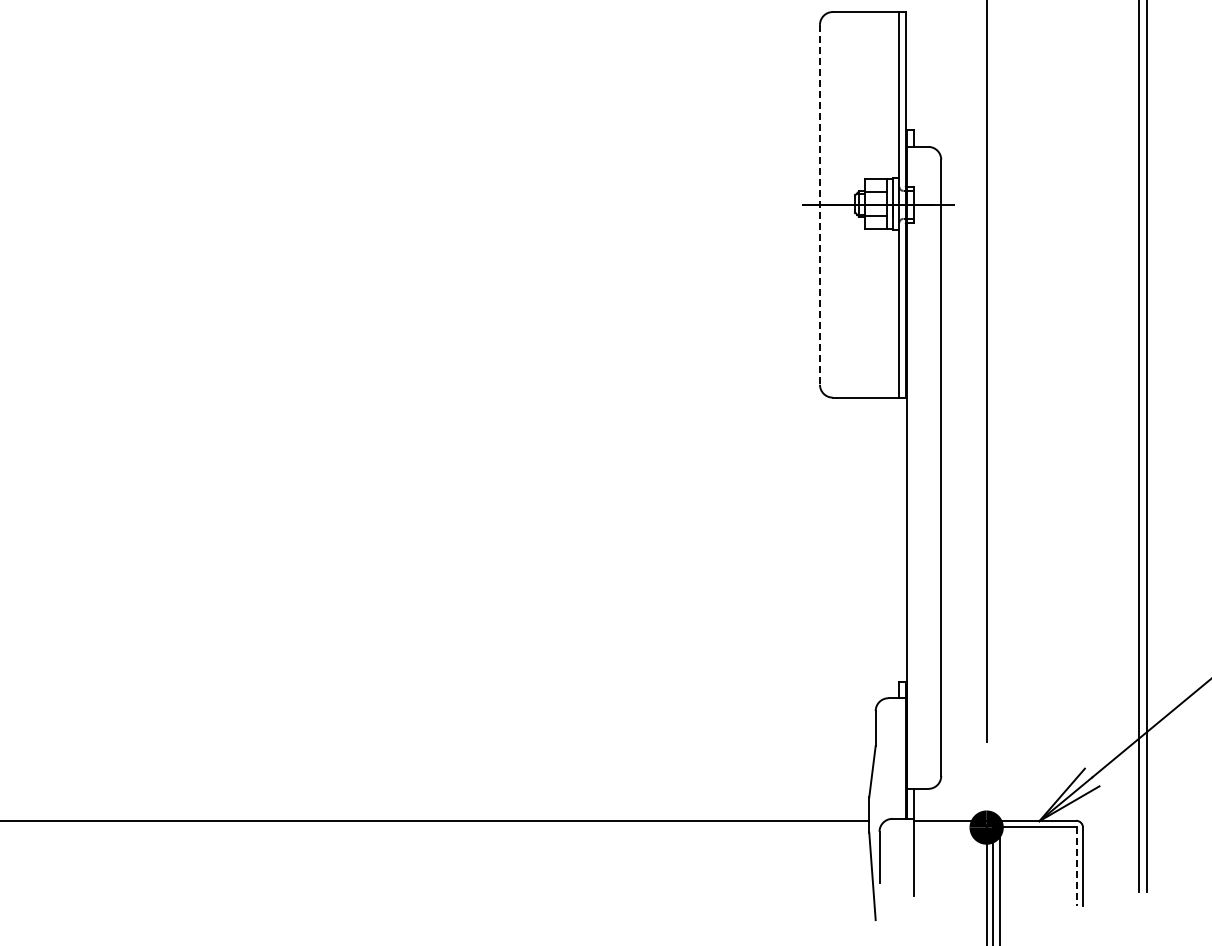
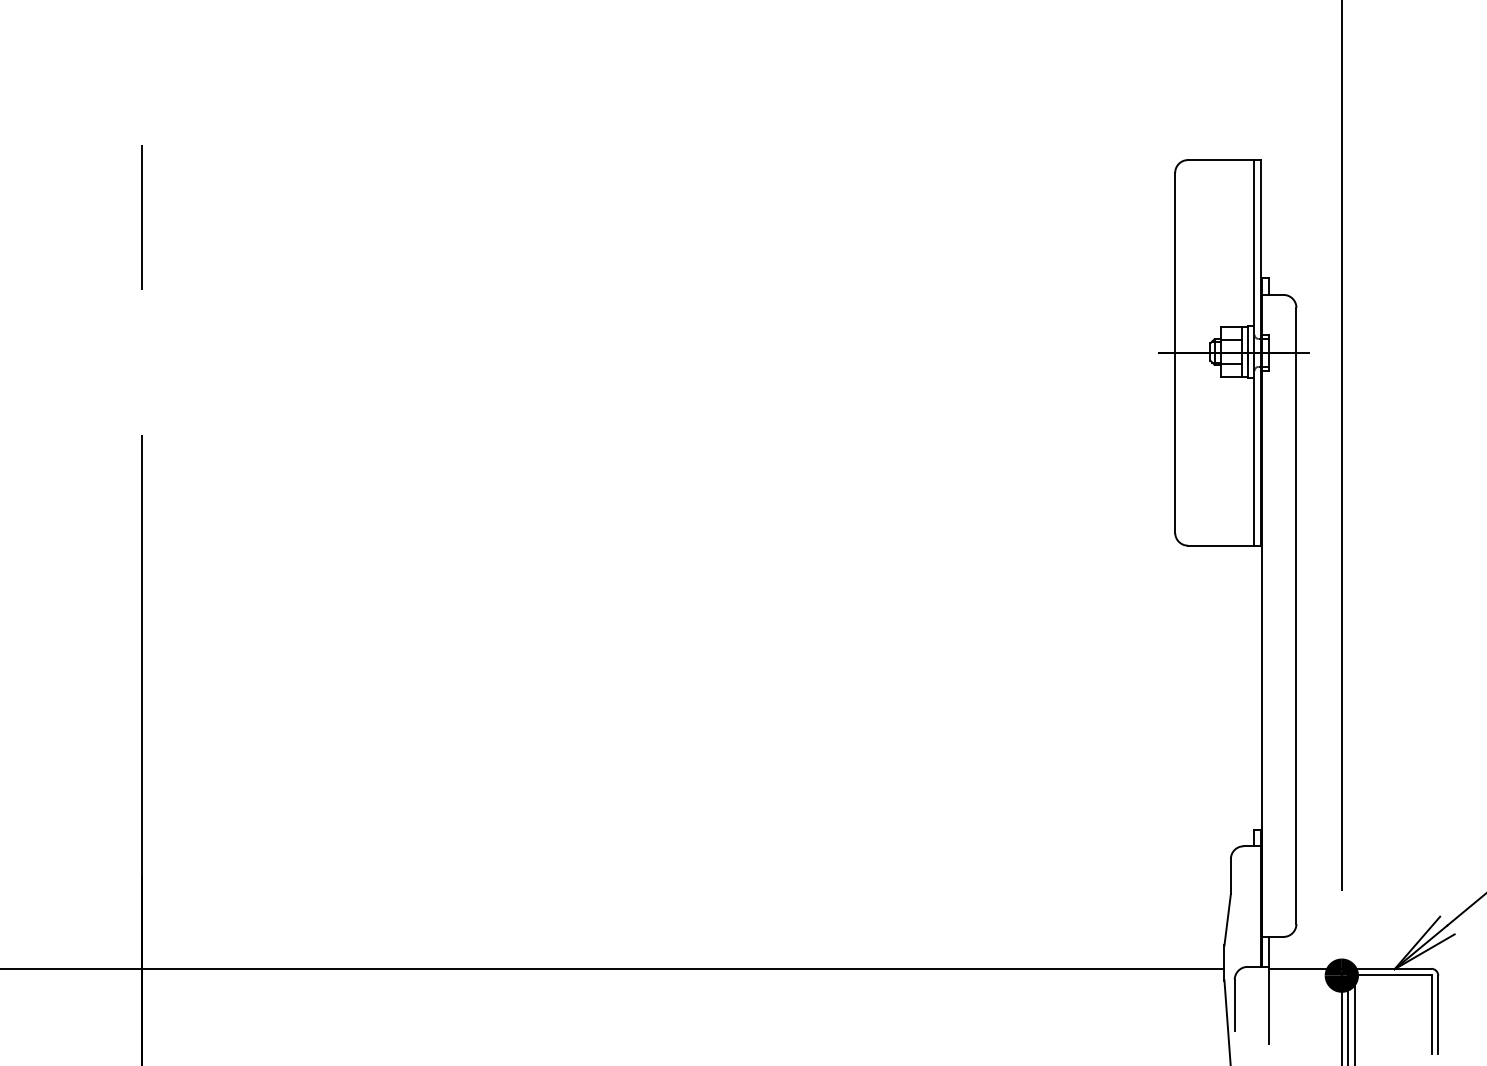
line: (820, 204) -> (1175, 352), dashed -> solid
line: (1076, 867) -> (1431, 1015), dashed -> solid

